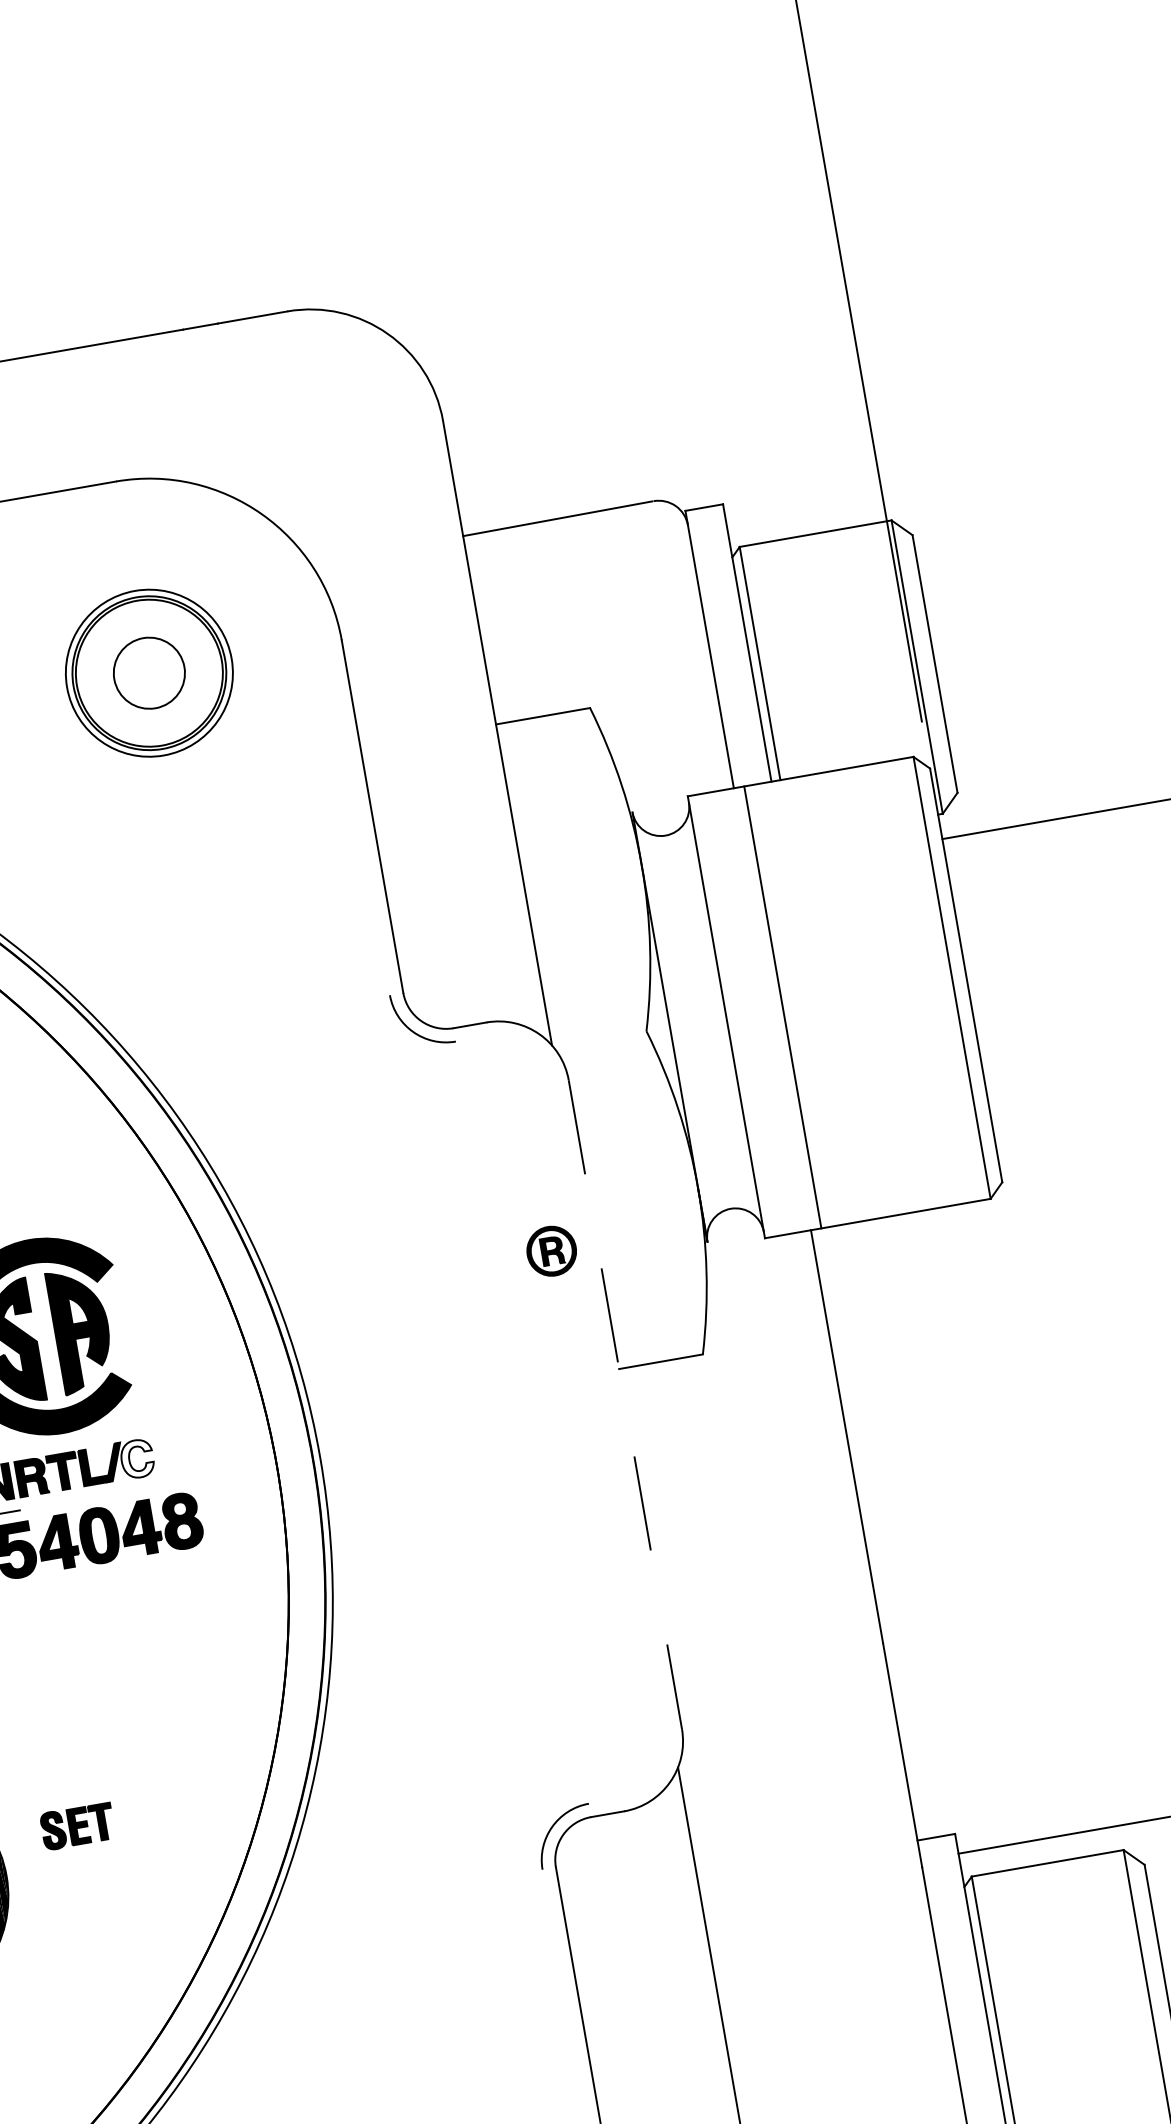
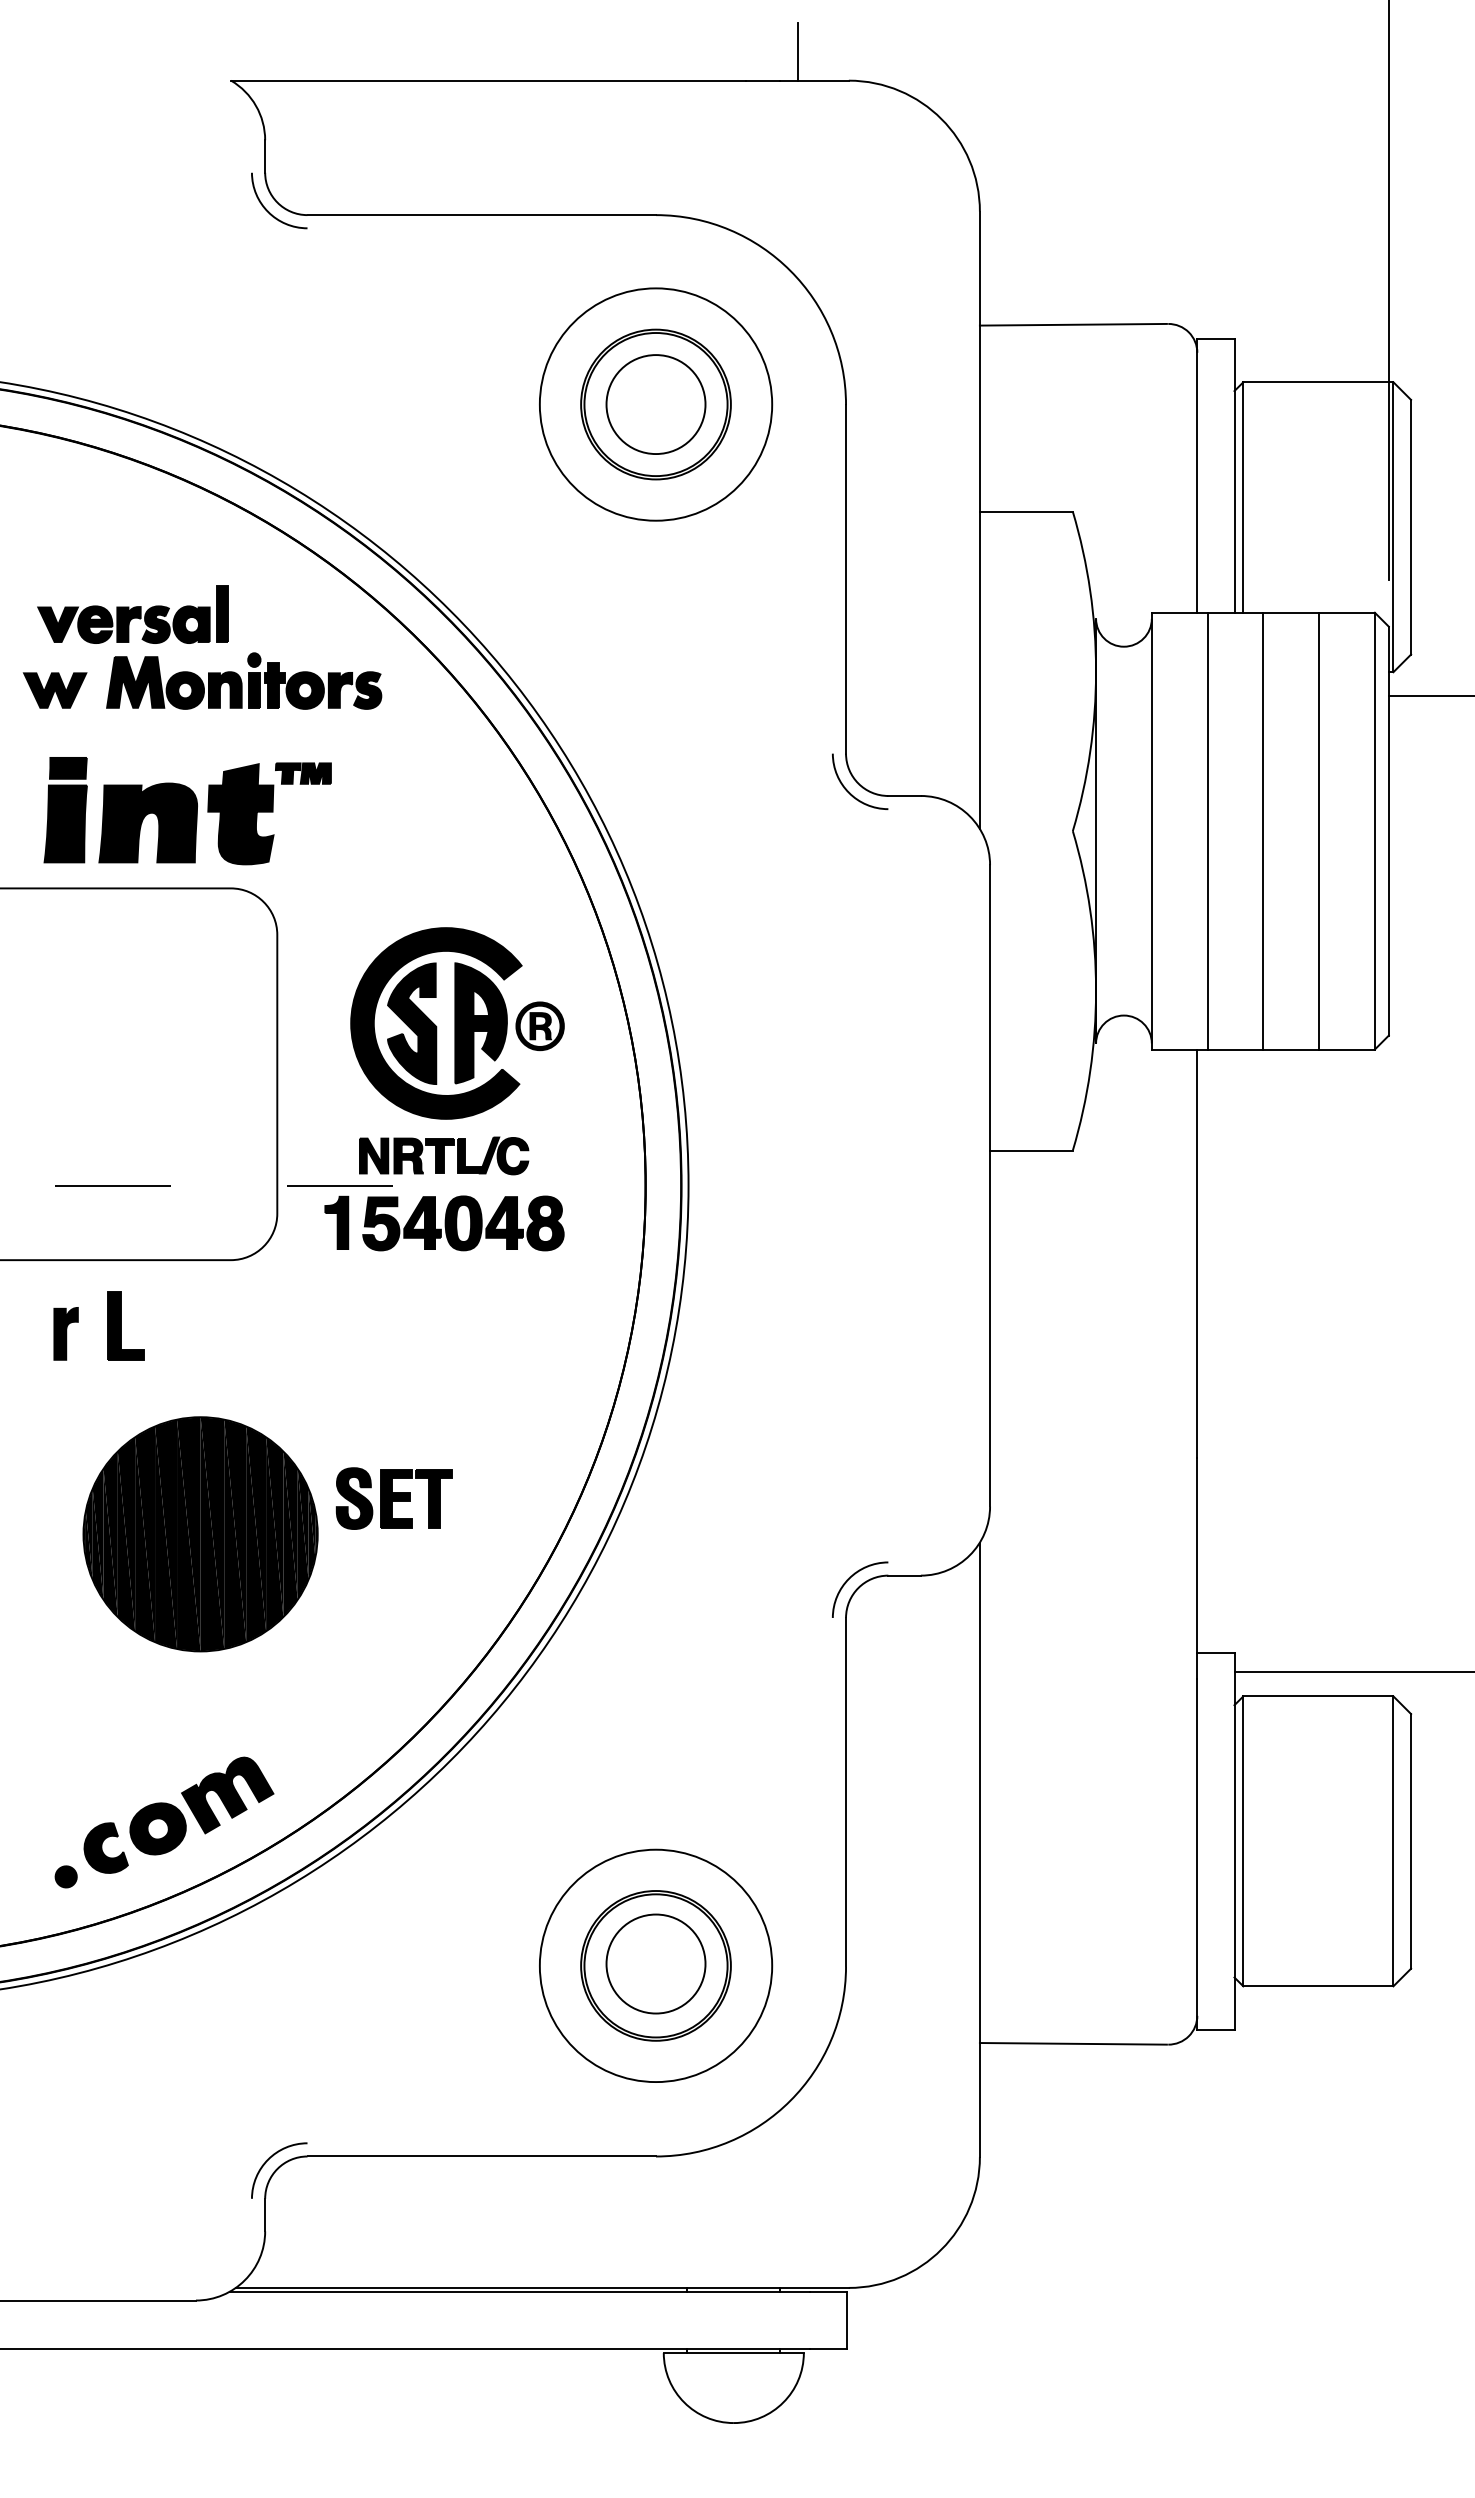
line: (230, 291) -> (797, 51), added
circle: (148, 673) -> (655, 404), size x1.43
circle: (148, 673) -> (655, 404), size x1.43
line: (895, 987) -> (1319, 830), added
line: (839, 996) -> (1263, 830), added
part: (551, 1251) -> (539, 1026), moved
line: (625, 1404) -> (990, 1185), dashed -> solid
fill: (136, 1458) -> (512, 1155), added
part: (76, 1826) -> (393, 1498), size x1.67

